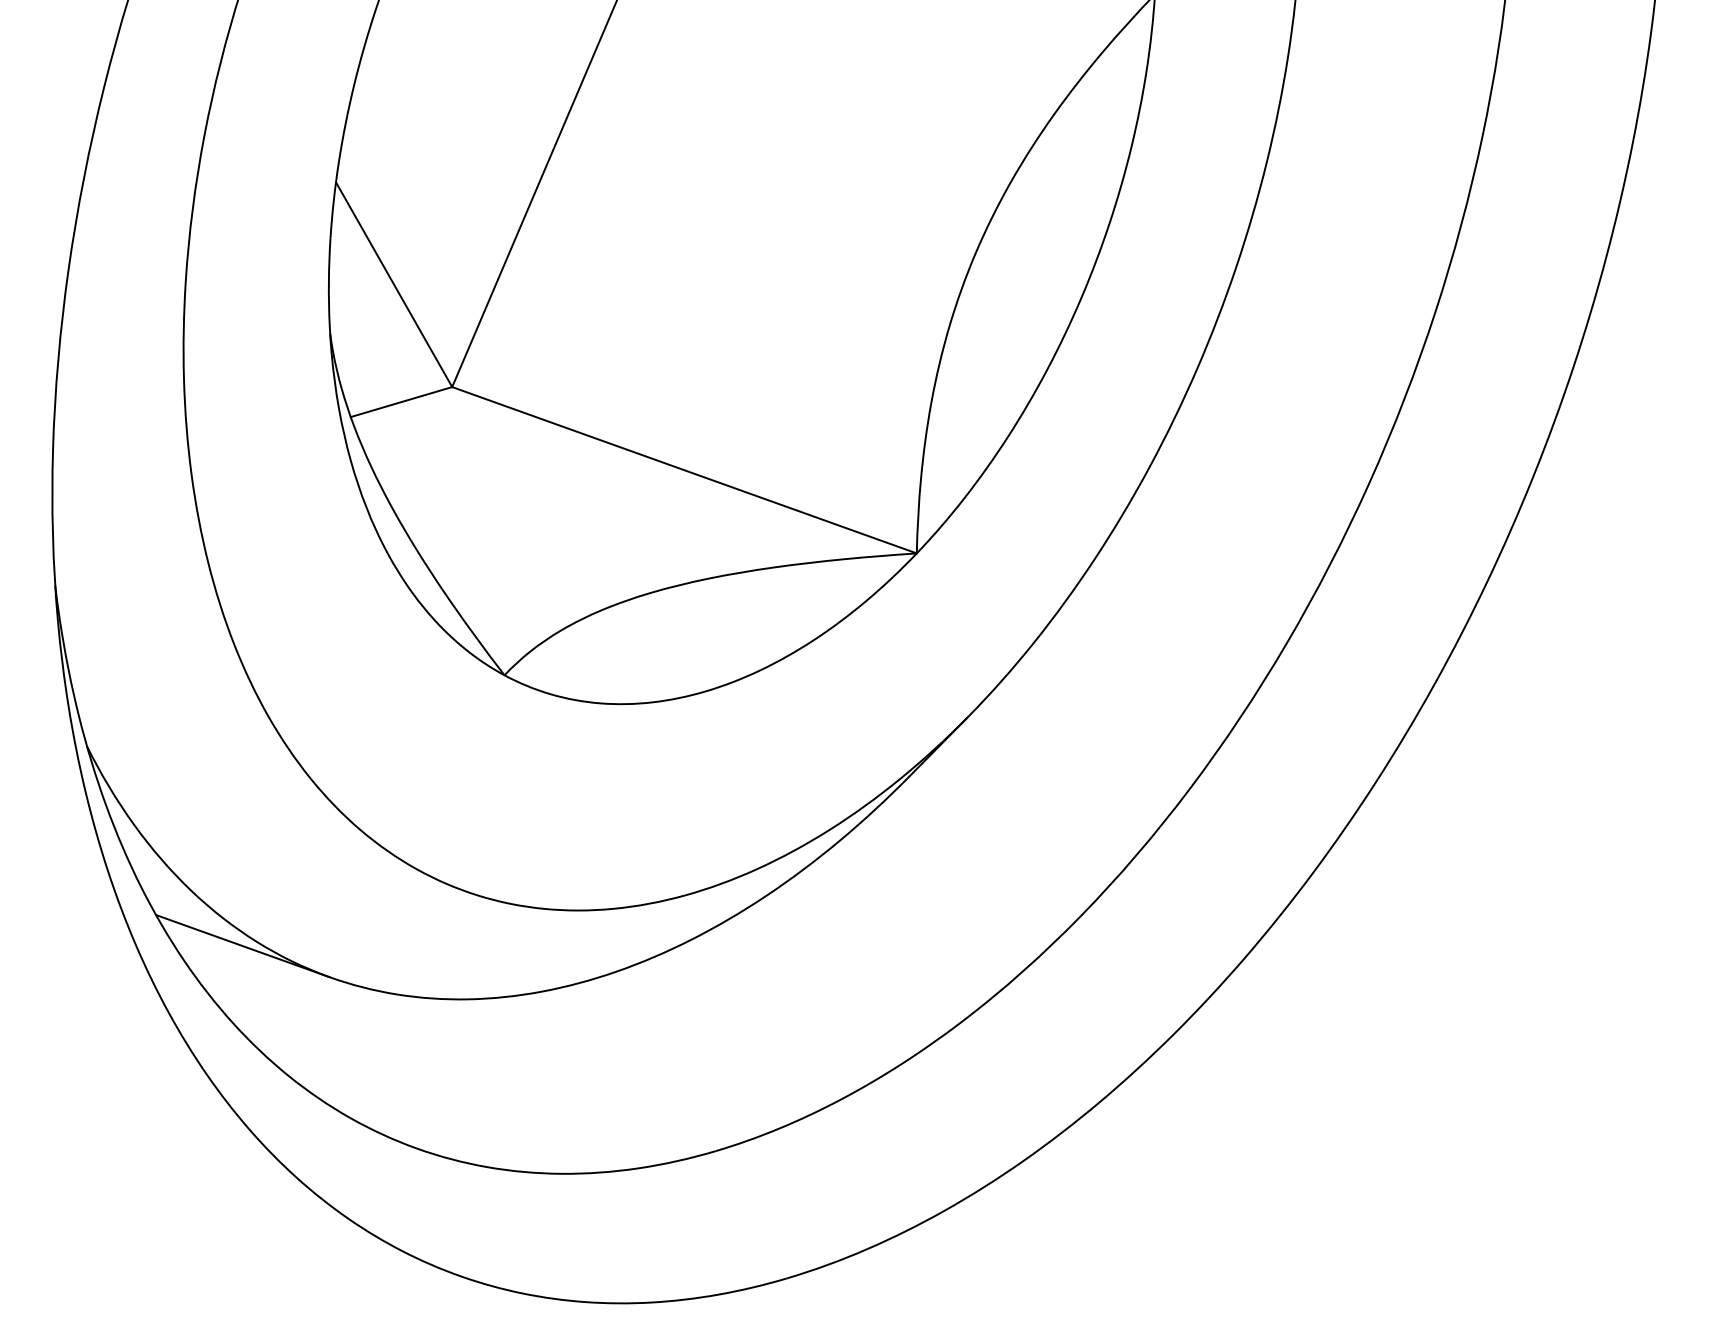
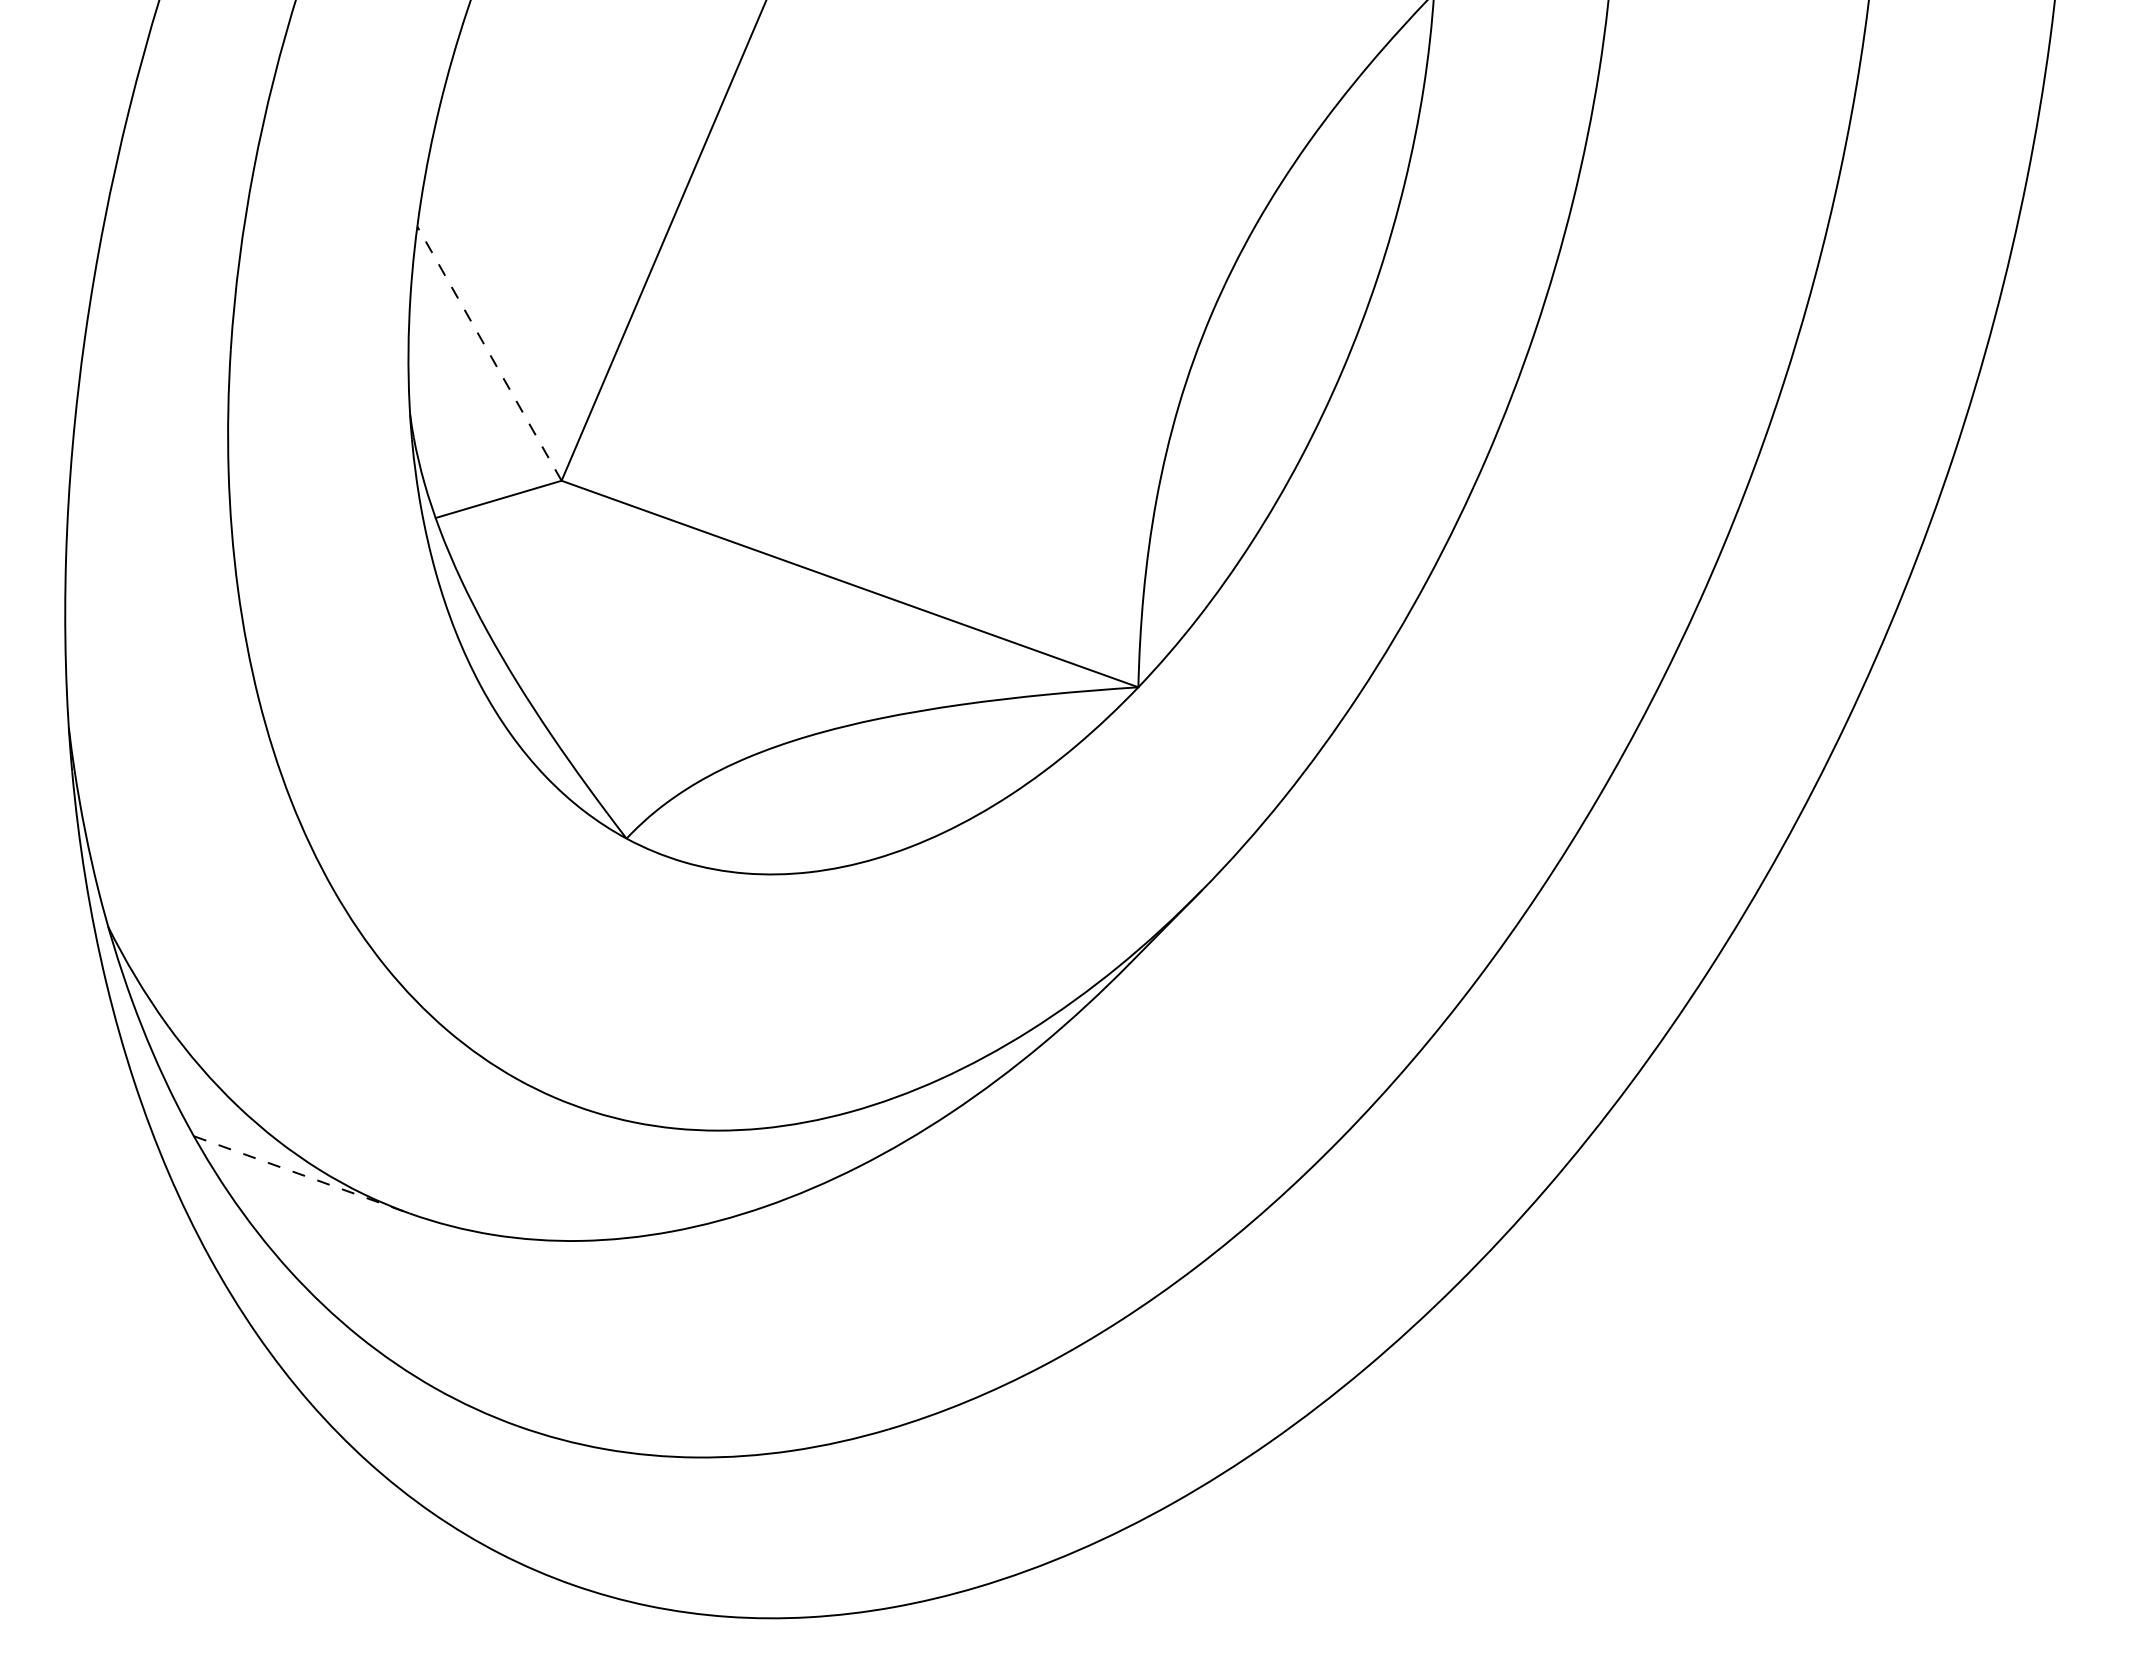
line: (394, 284) -> (489, 353), solid -> dashed
line: (243, 946) -> (302, 1175), solid -> dashed

